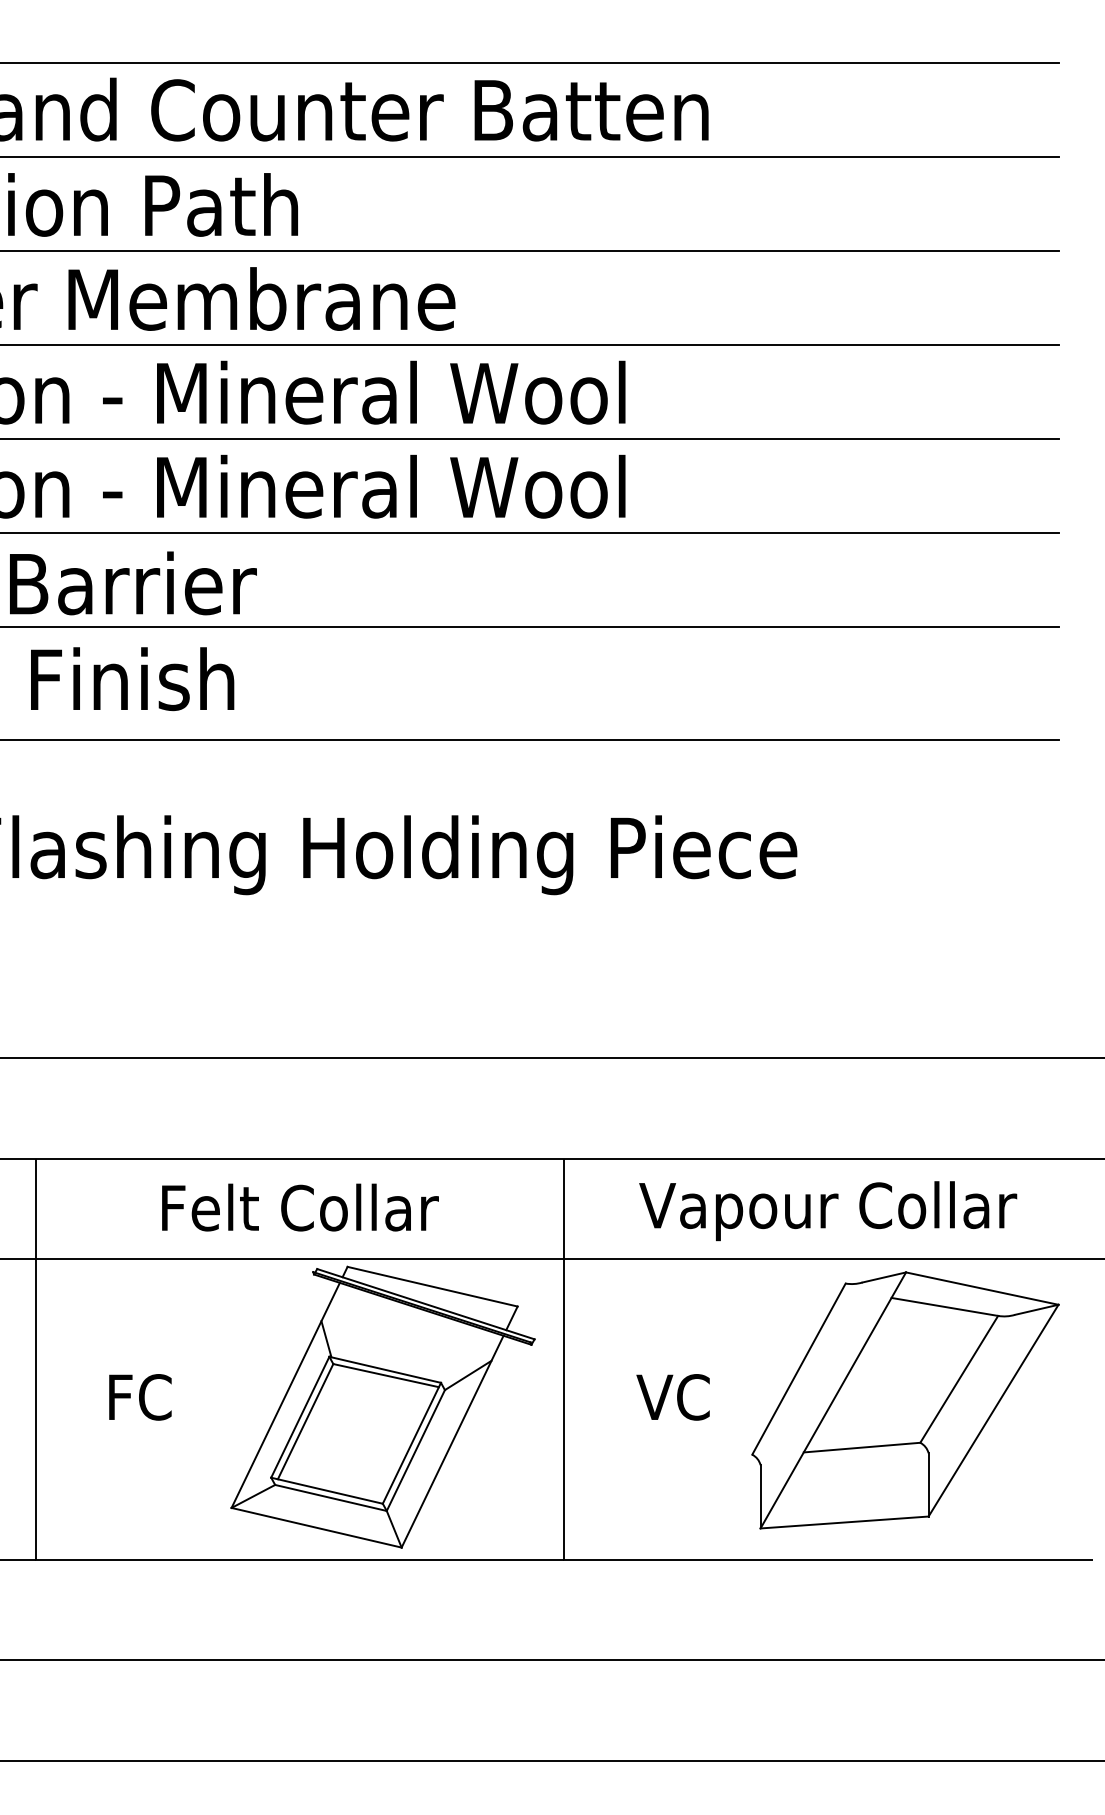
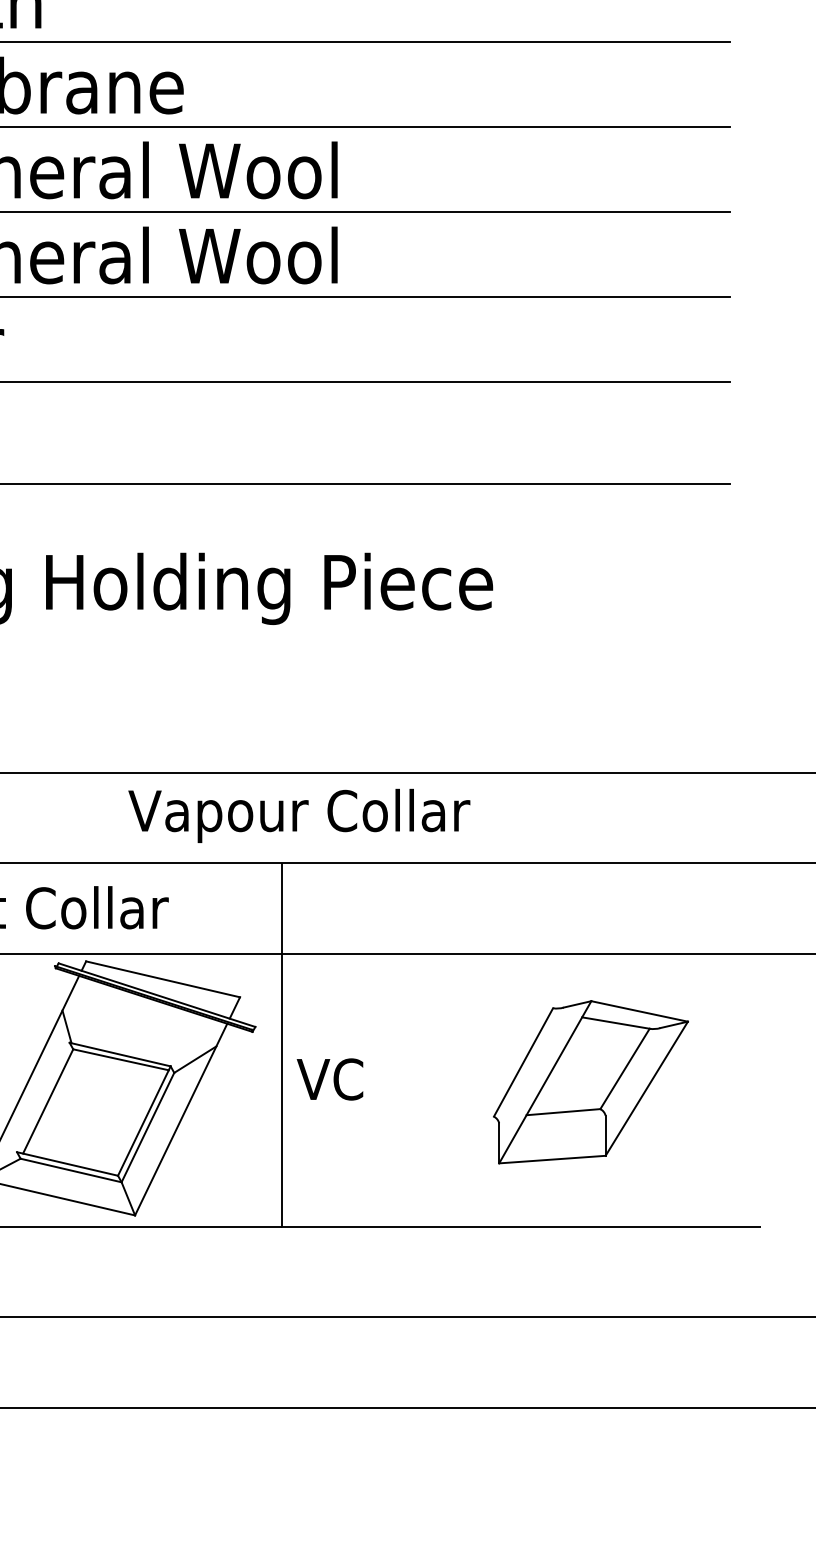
text: (828, 1211) -> (299, 816), moved
text: (672, 1397) -> (329, 1079), moved
part: (905, 1400) -> (591, 1082), size x0.7
line: (300, 1416) -> (43, 1096), removed

